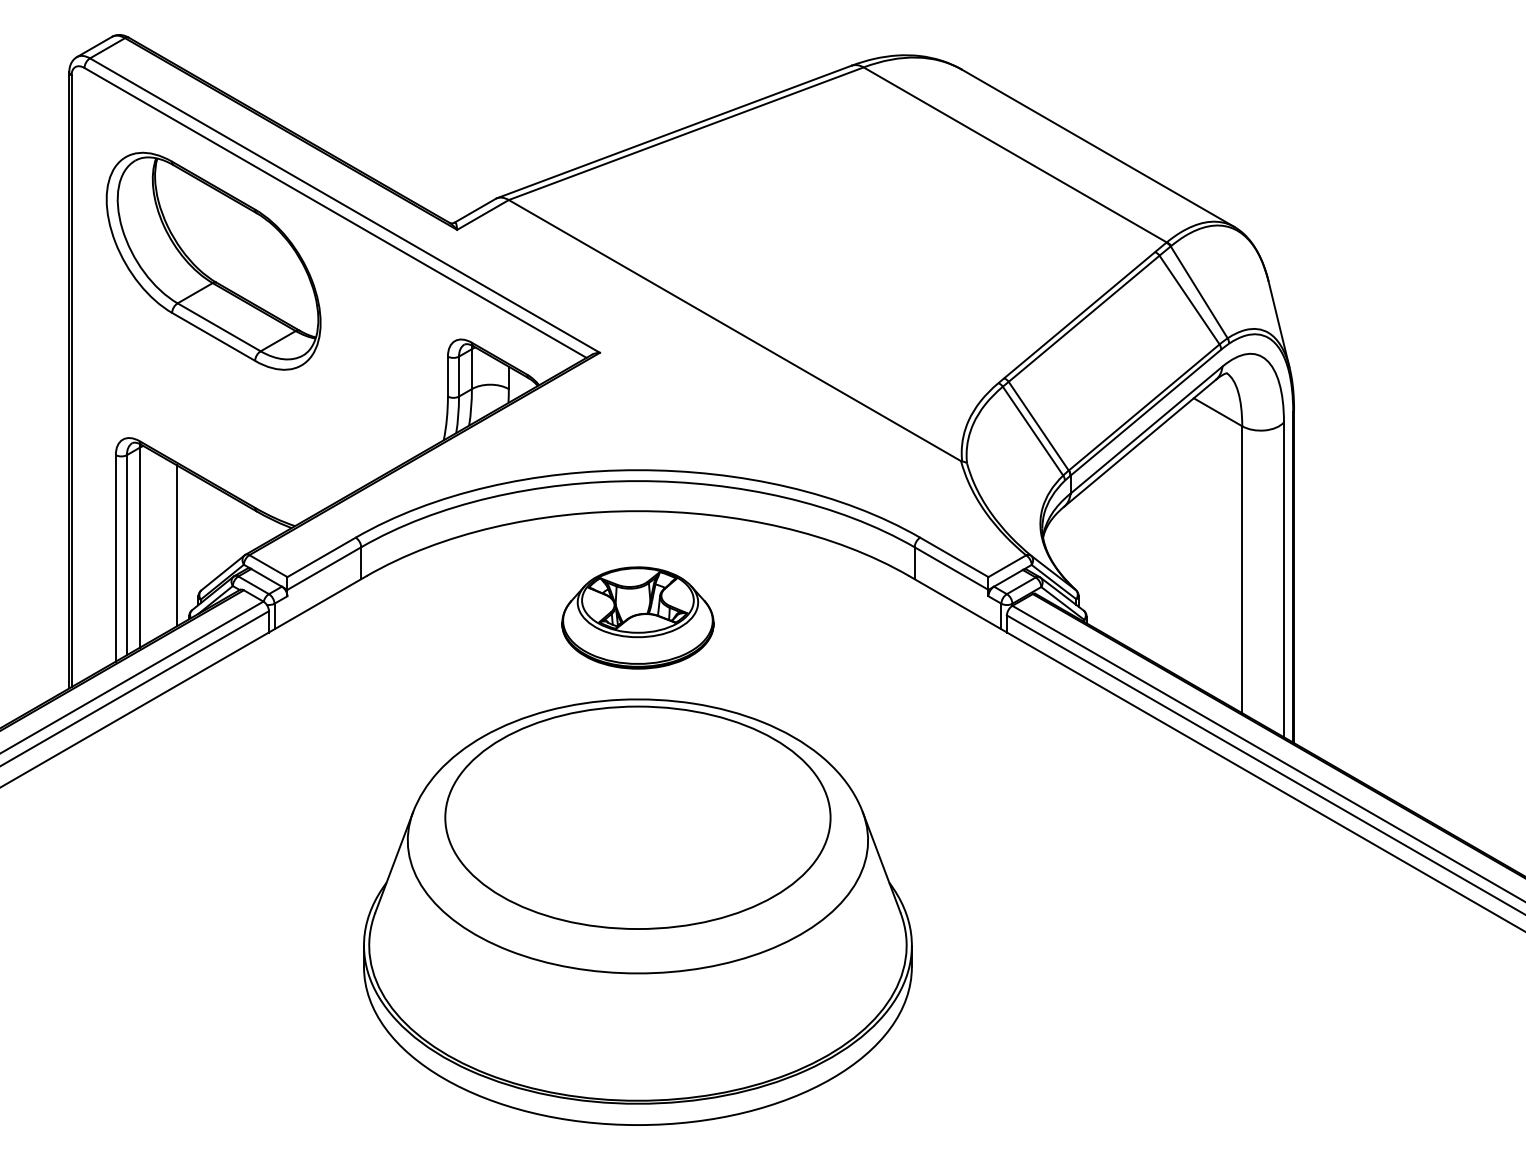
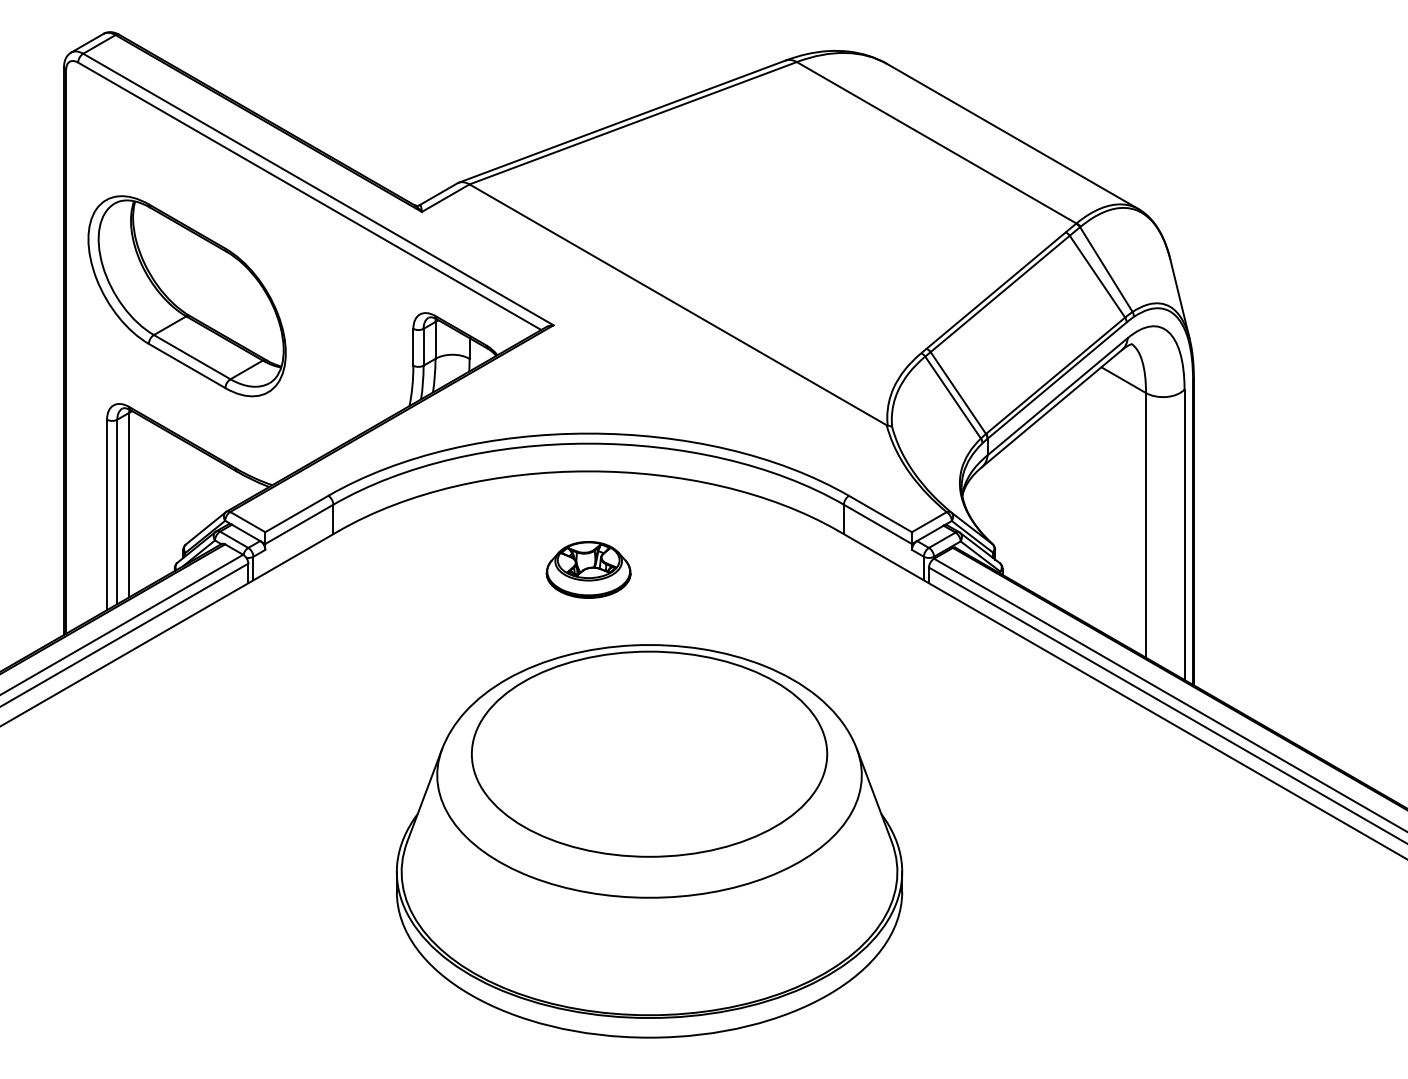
part: (213, 260) -> (186, 295), moved
line: (176, 545) -> (163, 503), removed
part: (637, 617) -> (588, 569), size x0.6
part: (637, 911) -> (649, 840), moved

